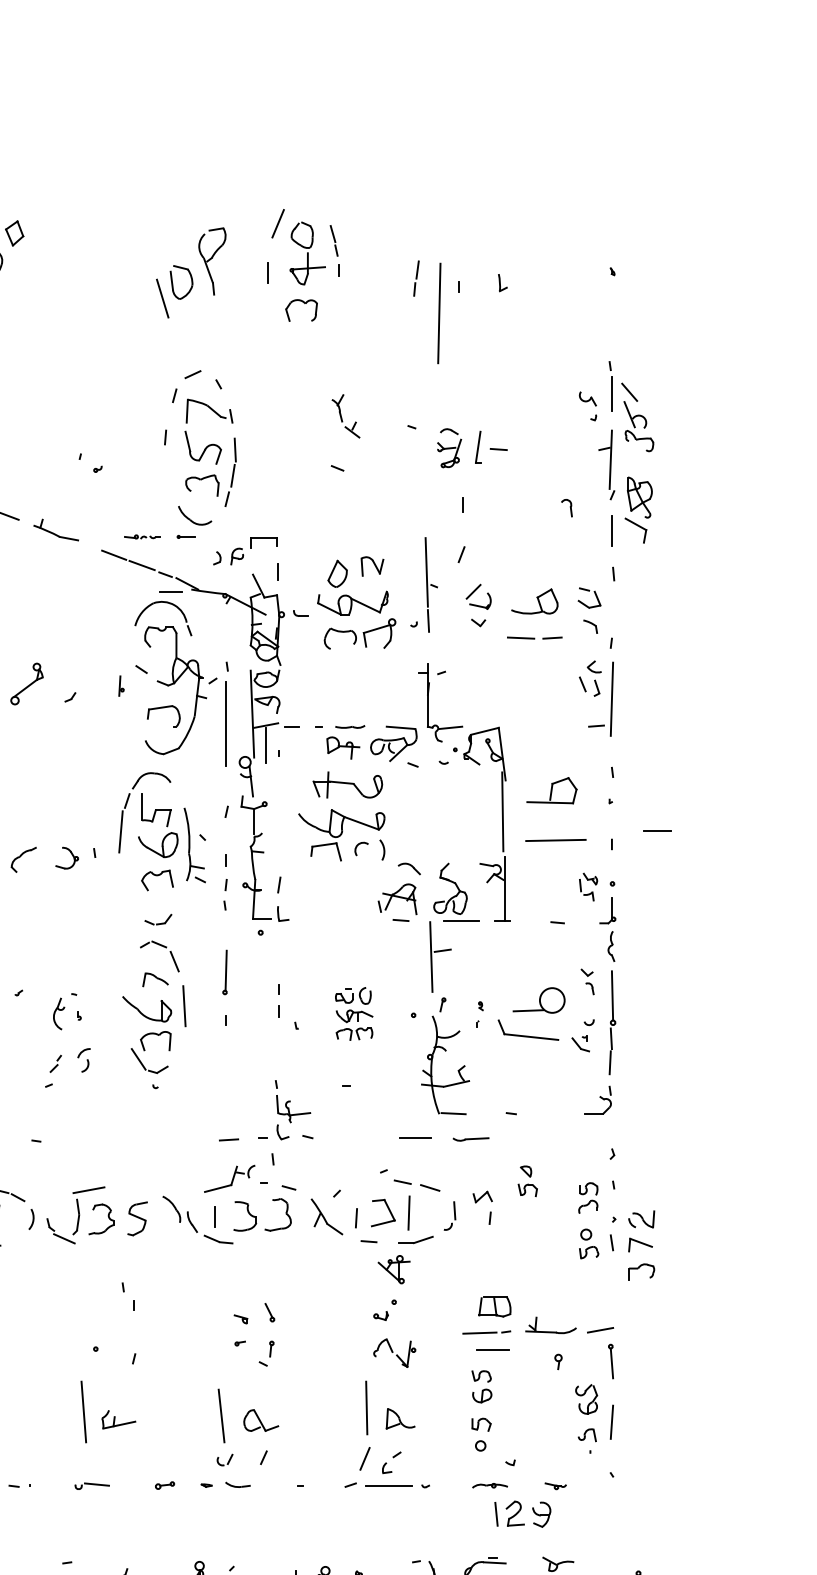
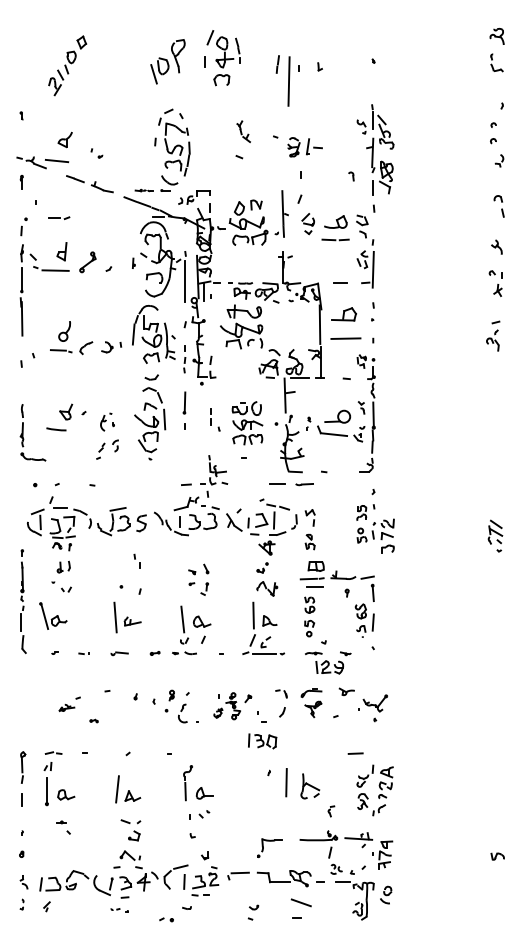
part: (89, 462) -> (96, 153), moved
line: (657, 829) -> (340, 282), moved
part: (354, 1014) -> (247, 423), size x1.67
part: (526, 1180) -> (309, 541), moved

